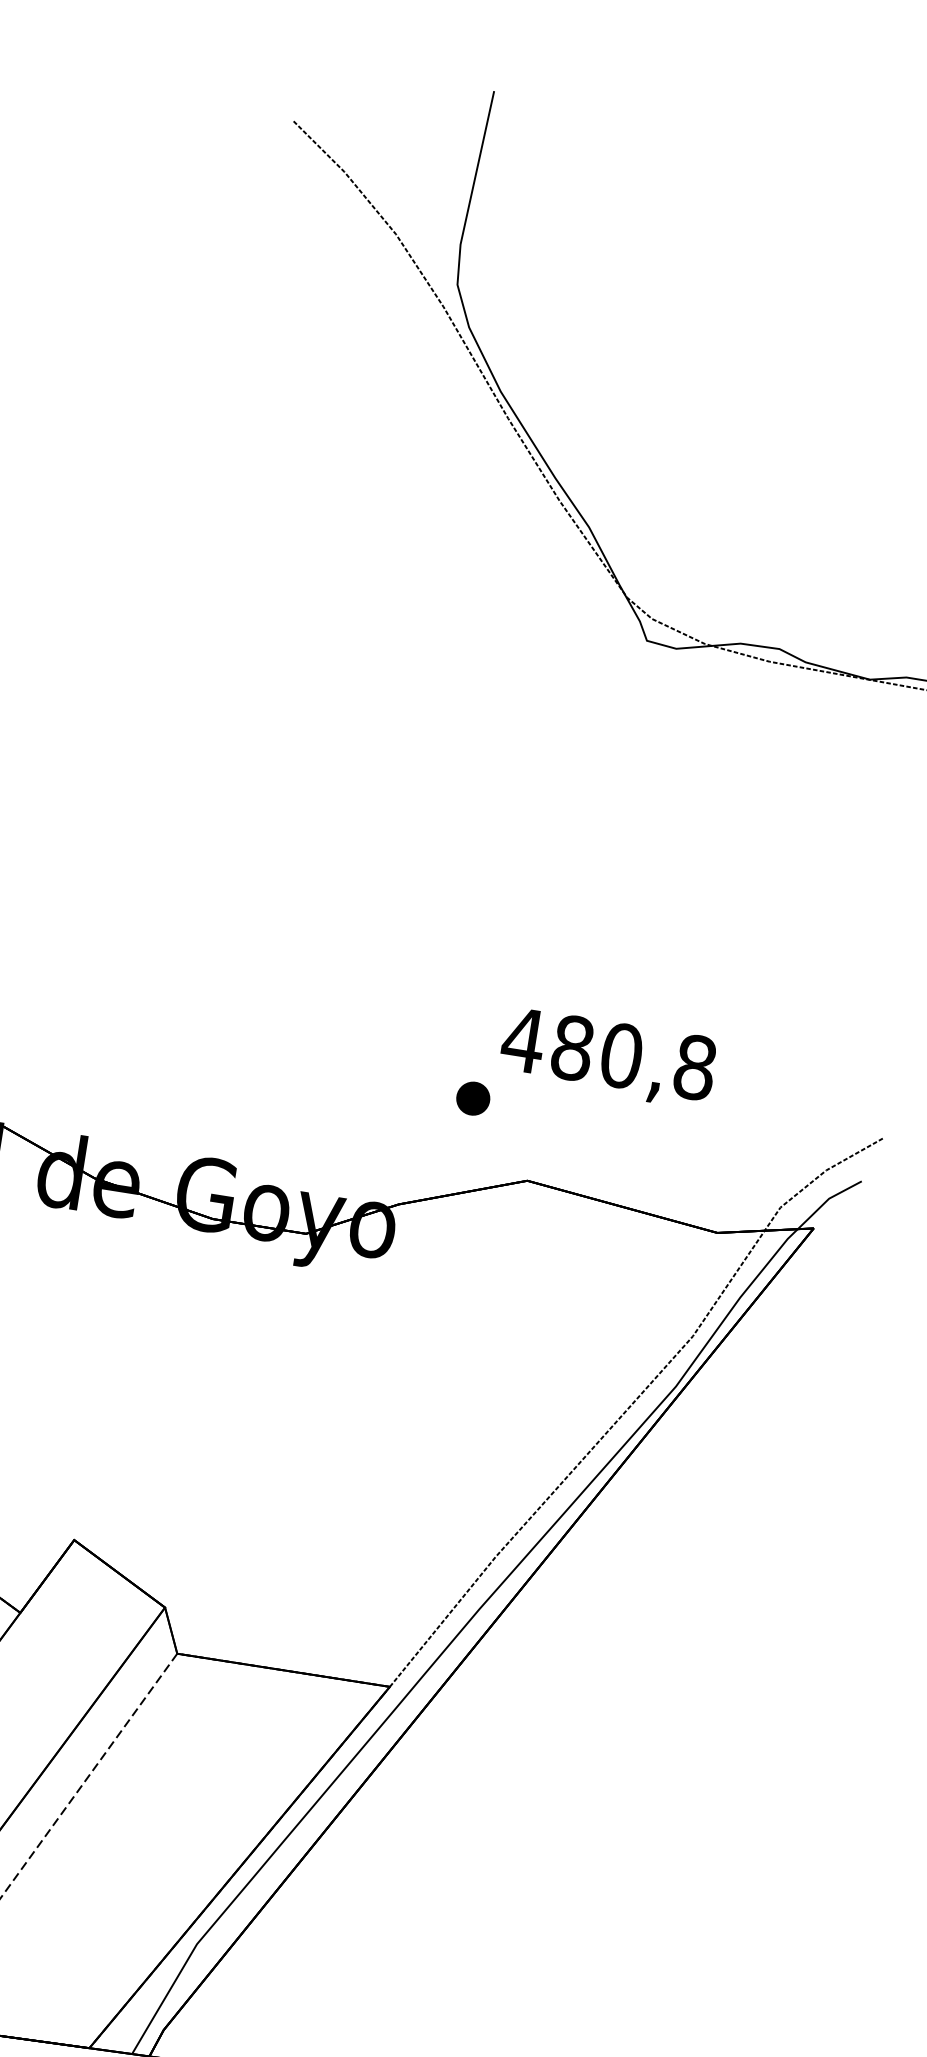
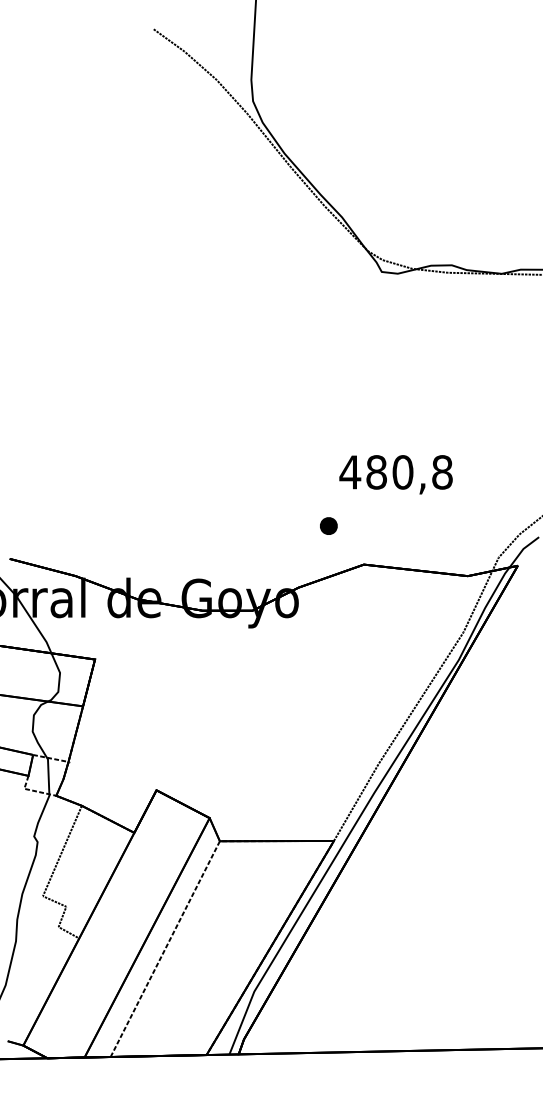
text: (607, 1057) -> (395, 474), moved

